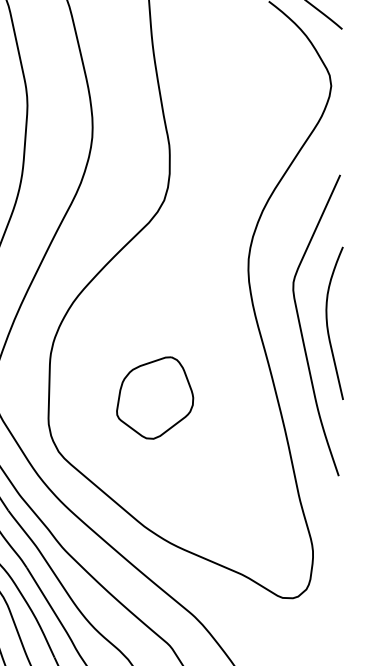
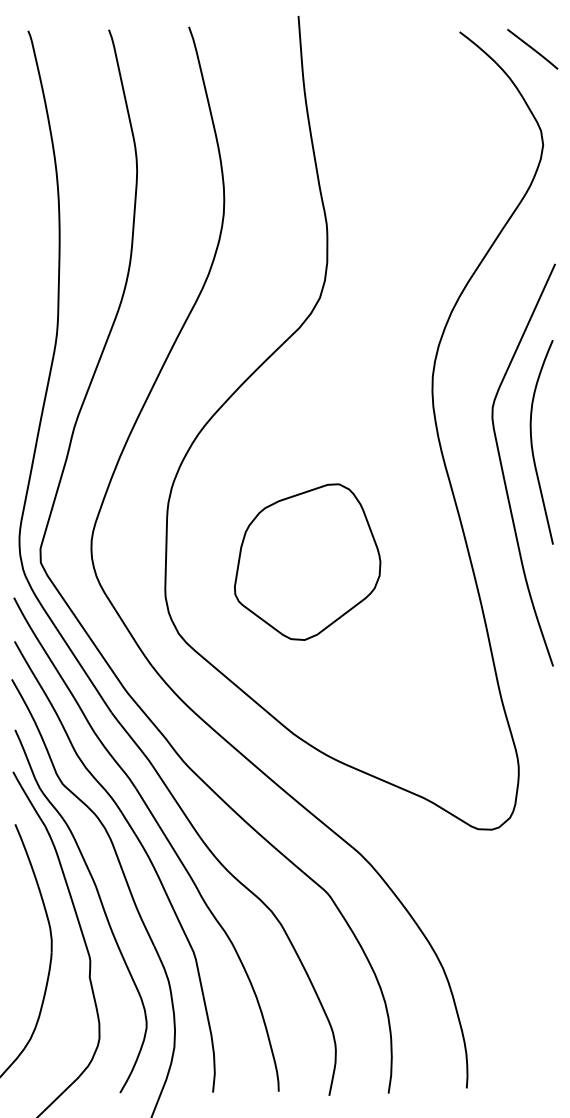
curve: (327, 323) -> (532, 442), moved
part: (154, 397) -> (307, 561), size x1.43

